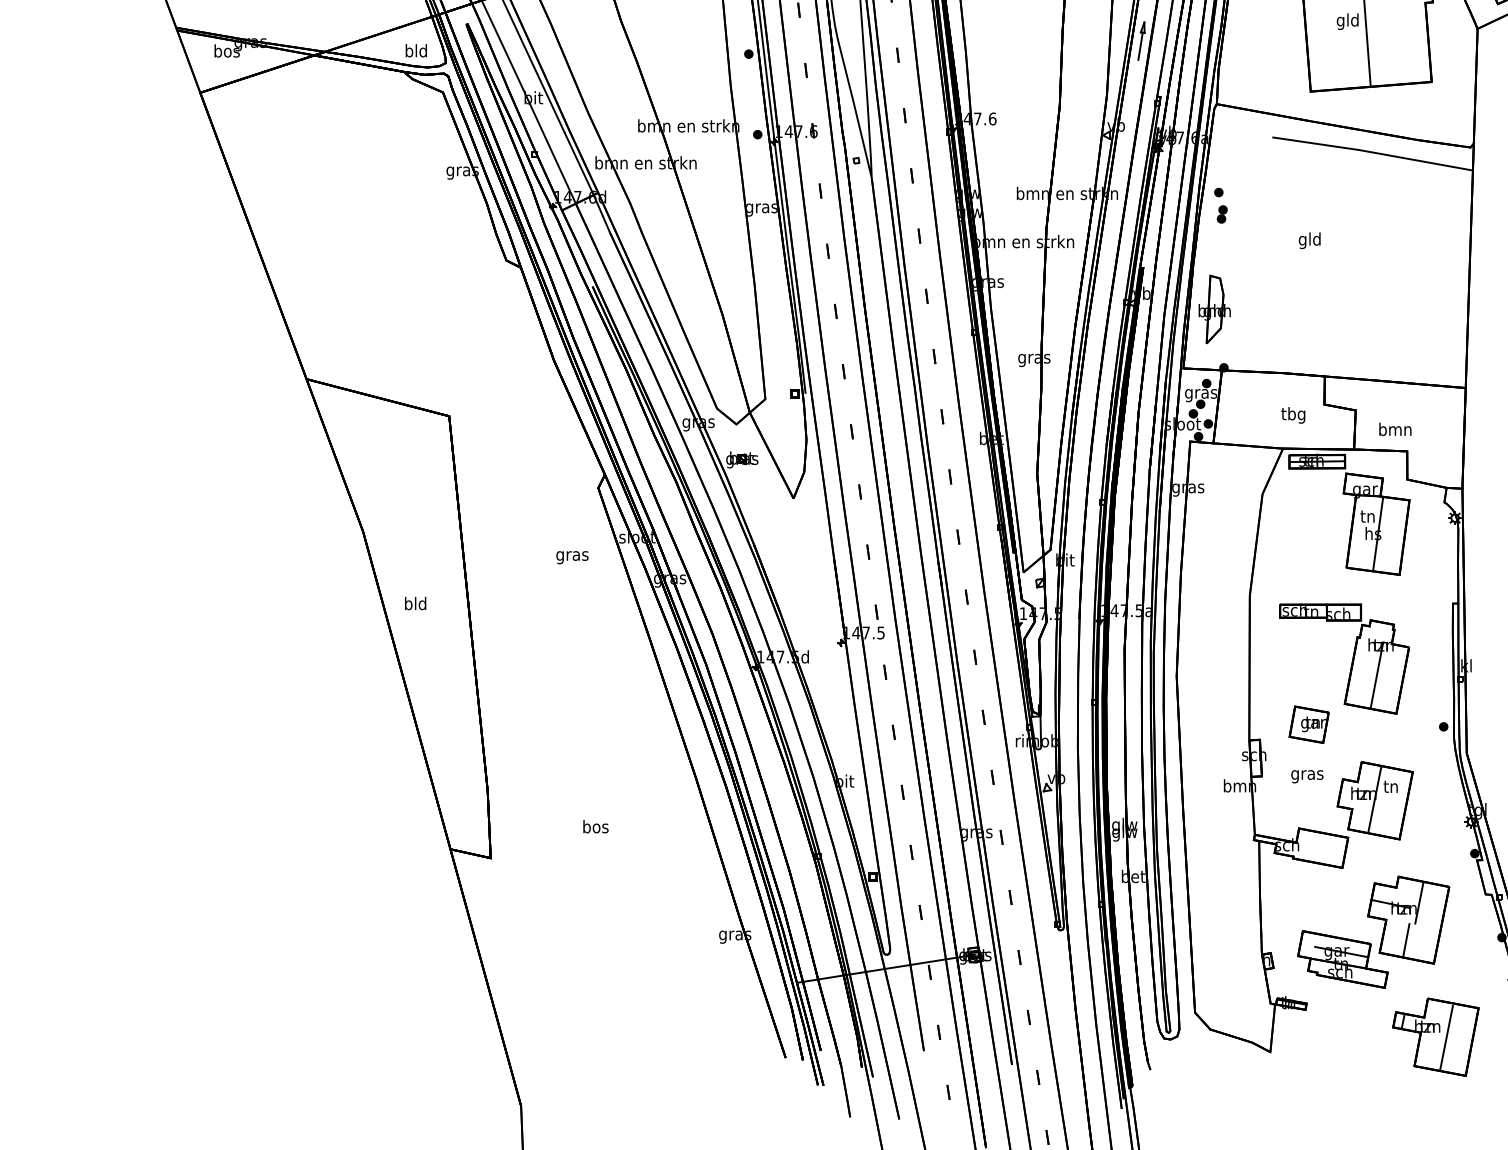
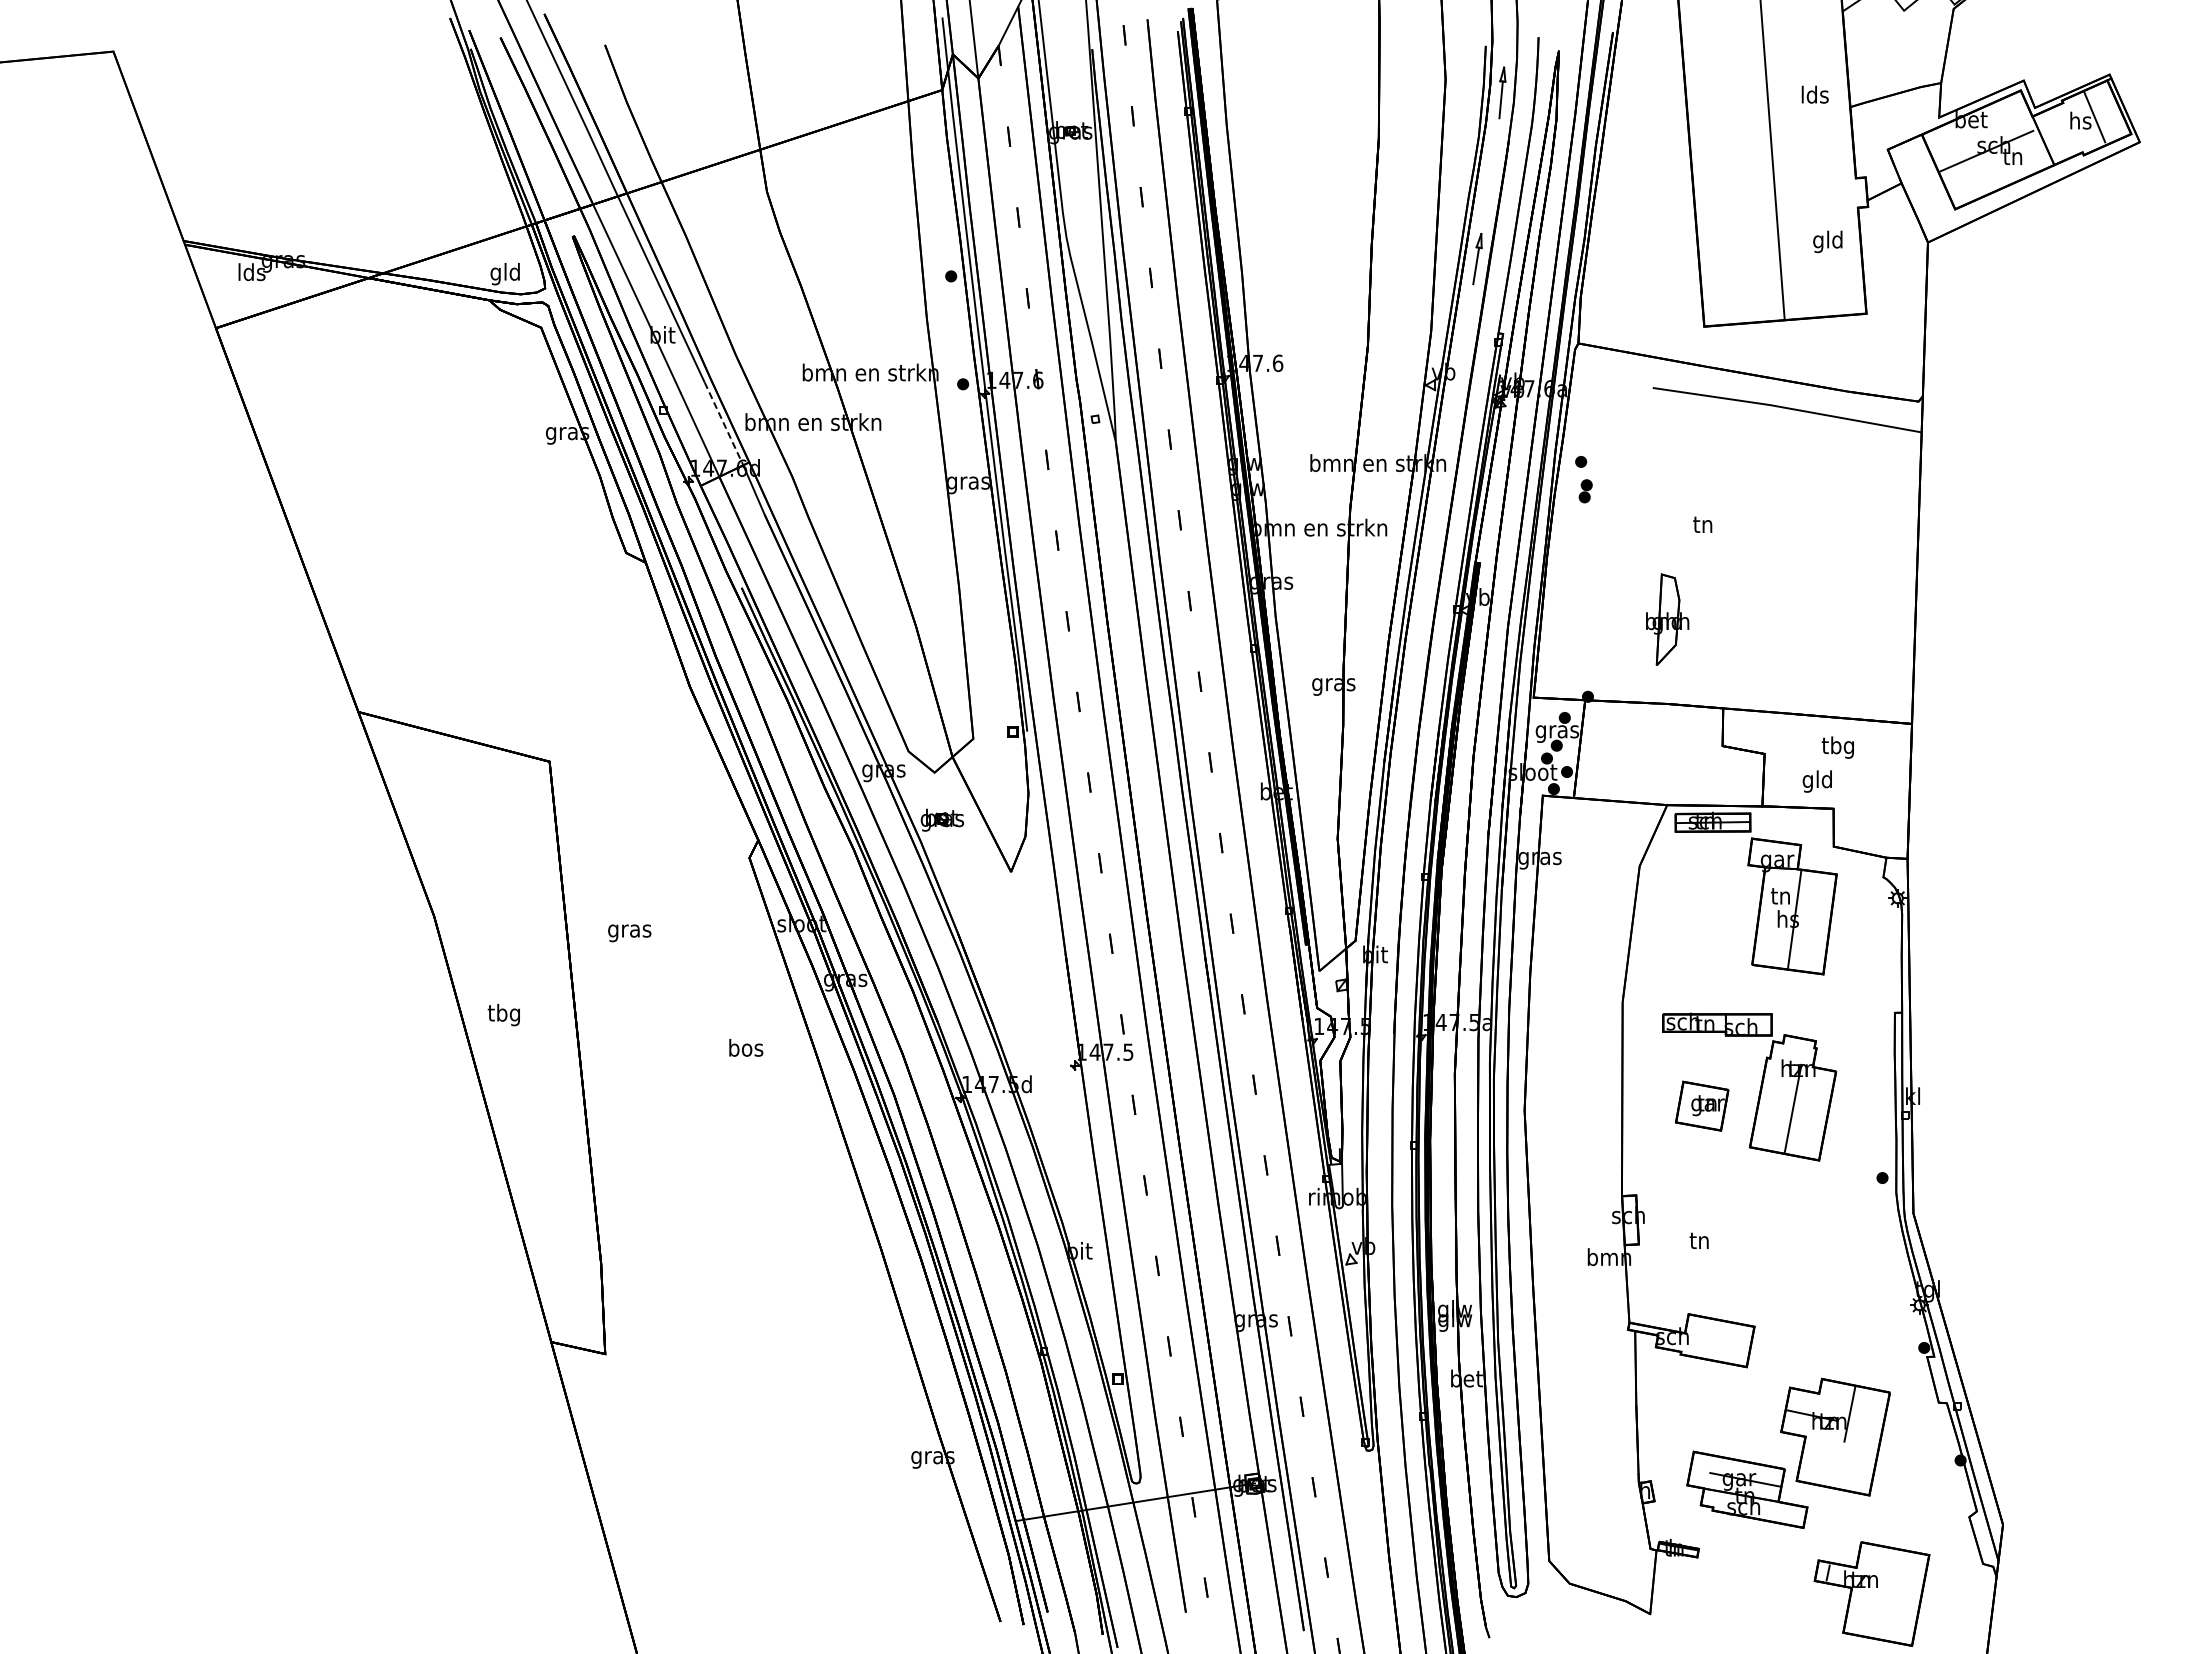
text: (1347, 21) -> (1827, 241), moved
text: (226, 51) -> (251, 272), bos -> lds
text: (408, 52) -> (495, 274), bld -> gld
line: (579, 163) -> (724, 423), solid -> dashed
text: (1309, 240) -> (1702, 526), gld -> tn
part: (1214, 309) -> (1667, 619), moved
text: (1292, 415) -> (1837, 747), moved
text: (1395, 430) -> (1817, 781), bmn -> gld
text: (572, 557) -> (629, 933), moved
text: (414, 604) -> (503, 1014), bld -> tbg
part: (1309, 724) -> (1702, 1105), moved
text: (1307, 774) -> (1699, 1242), gras -> tn
part: (1375, 800) -> (1790, 1276), removed
text: (596, 826) -> (746, 1047), moved
line: (1406, 940) -> (1832, 1464), removed
line: (1445, 1037) -> (1885, 1594), removed

